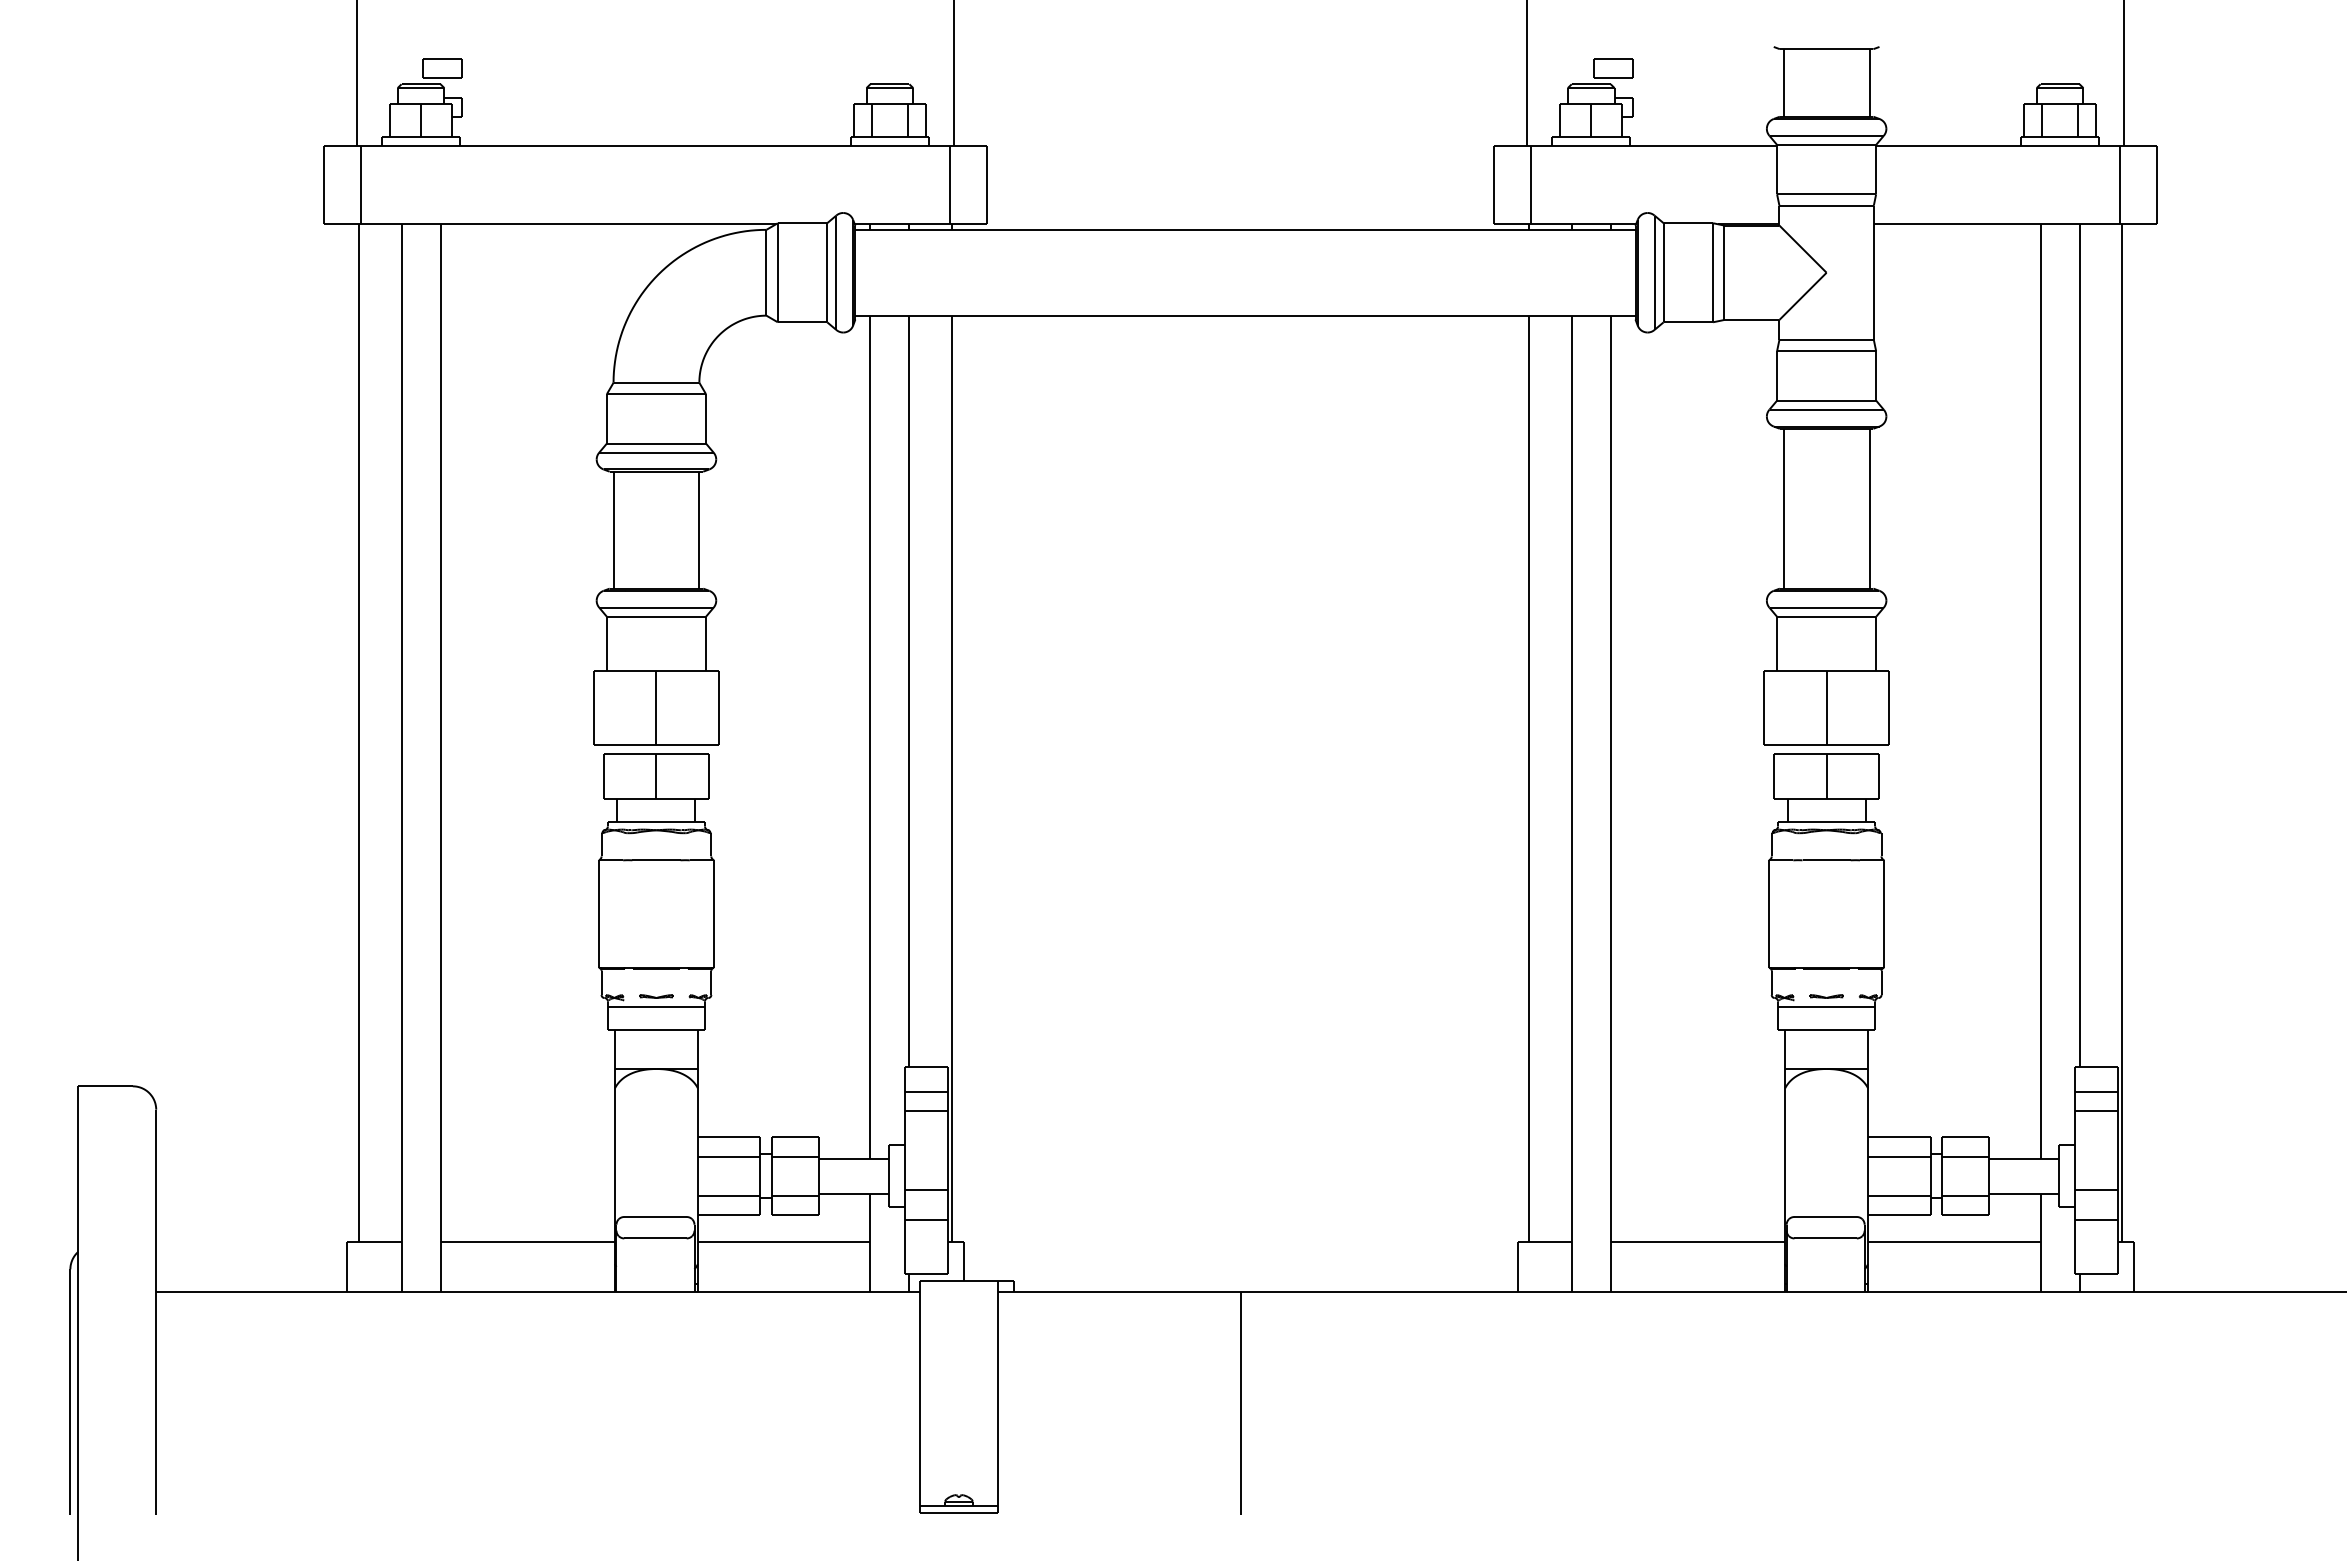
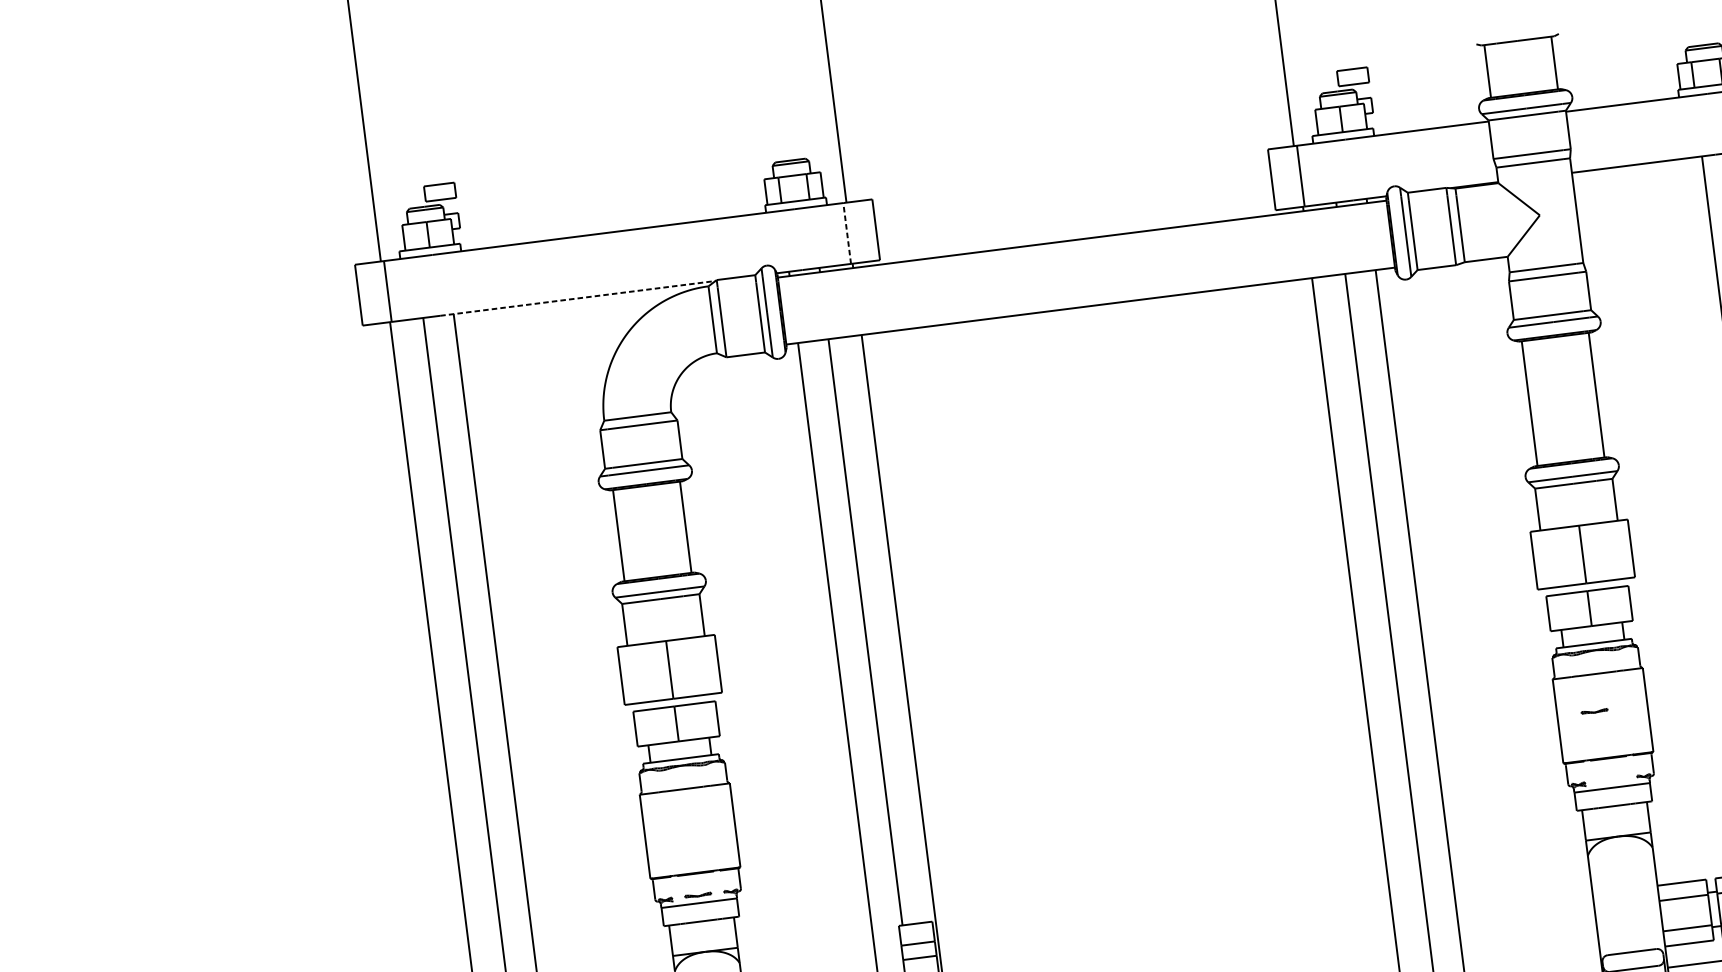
line: (949, 184) -> (846, 232), solid -> dashed
line: (600, 224) -> (578, 298), solid -> dashed
line: (1825, 996) -> (1593, 711), moved

